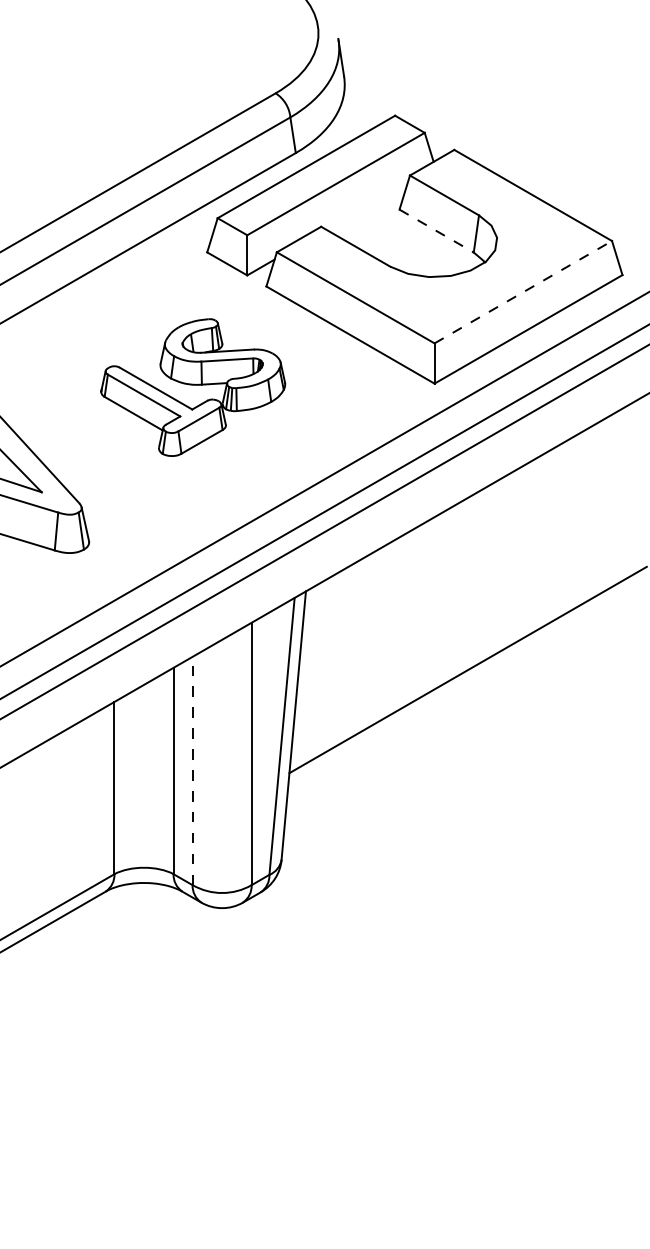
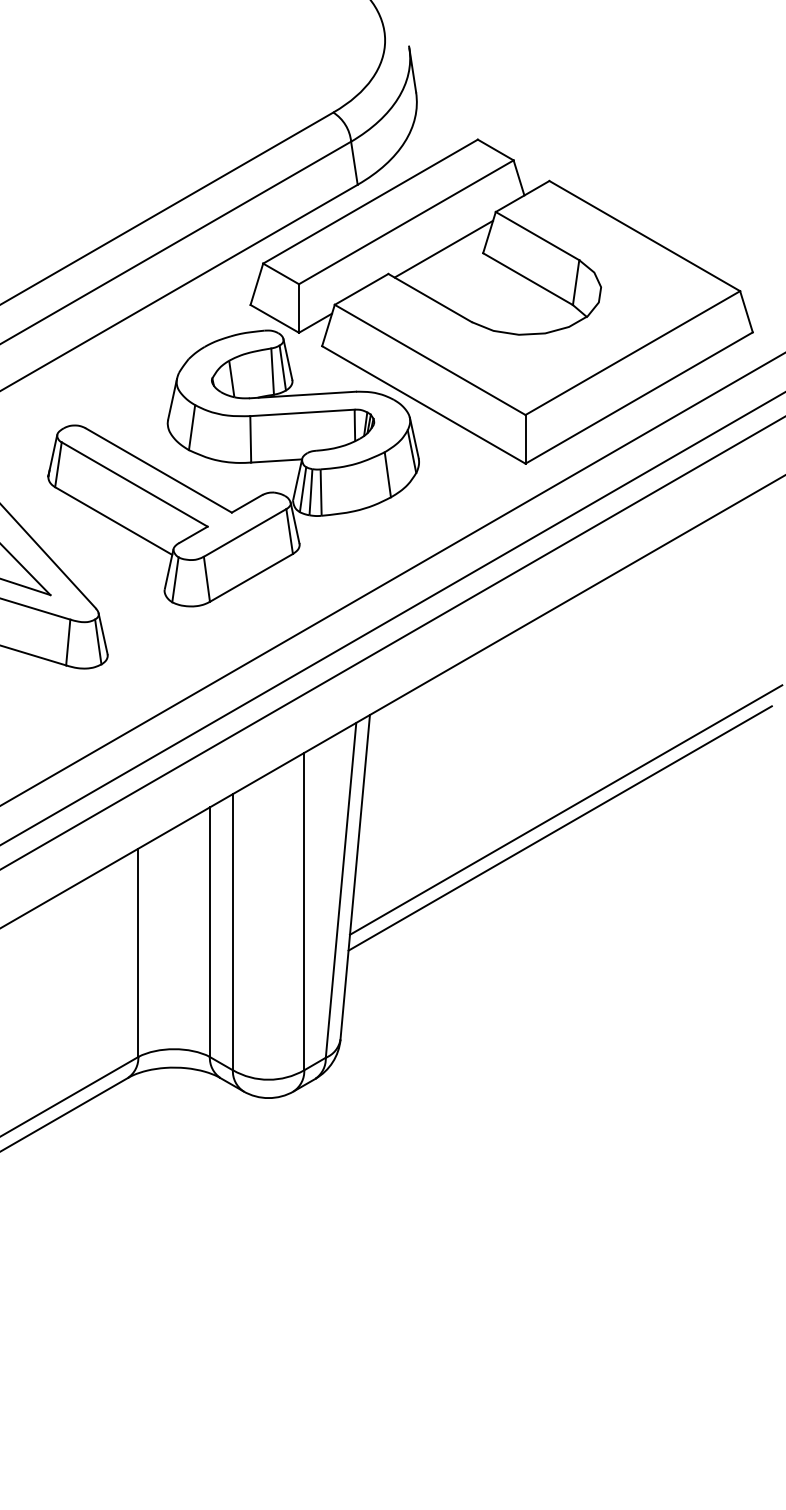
line: (366, 205) -> (443, 248), added
line: (437, 231) -> (528, 279), dashed -> solid
line: (523, 292) -> (632, 353), dashed -> solid
part: (193, 387) -> (233, 468), size x1.67
line: (462, 685) -> (559, 828), added
line: (192, 770) -> (232, 931), dashed -> solid

